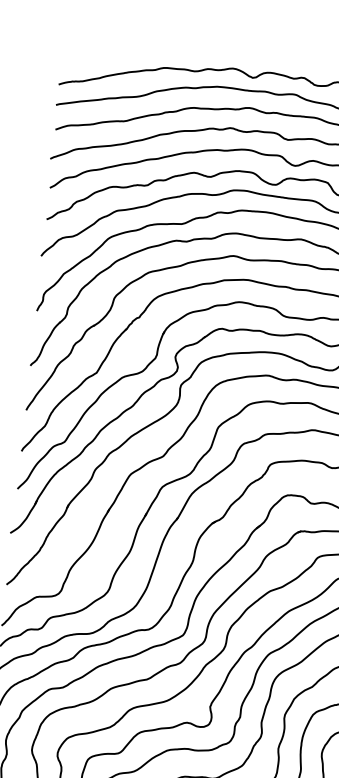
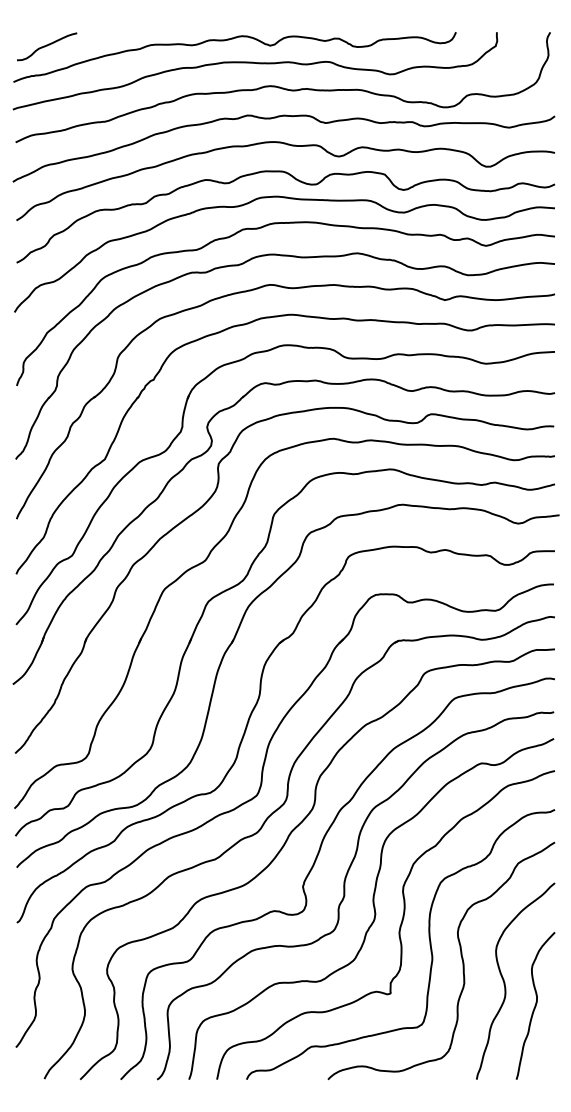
curve: (86, 60) -> (47, 46), added

